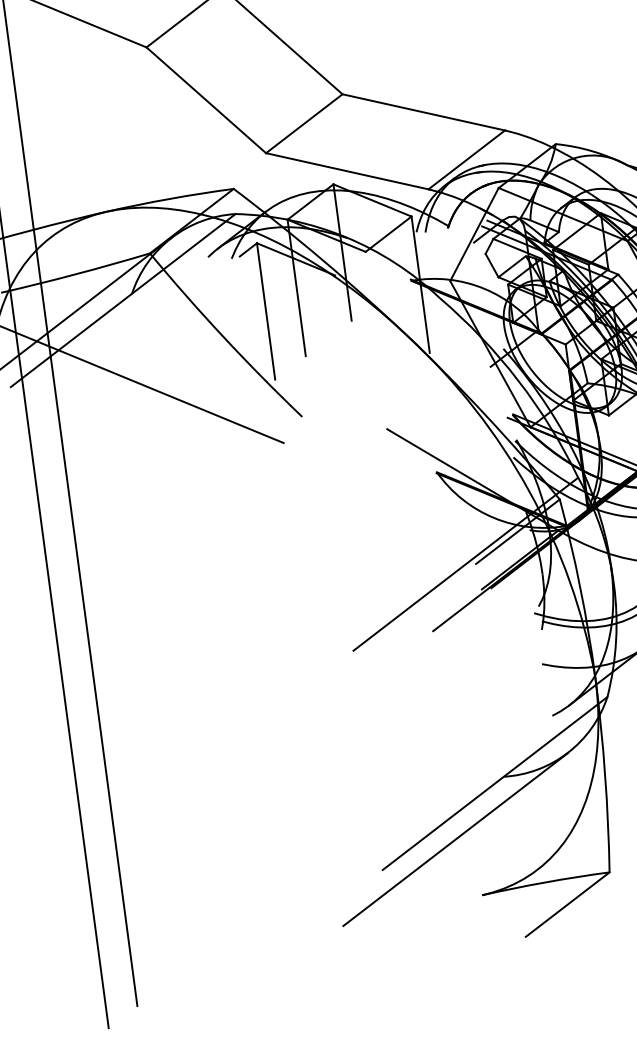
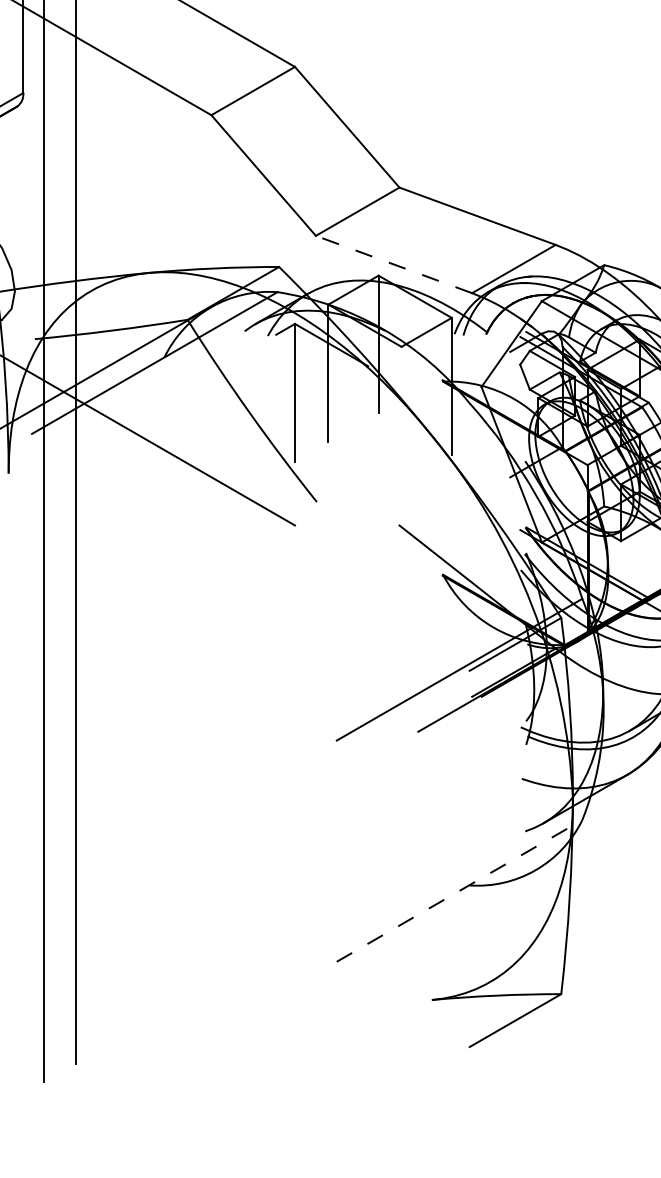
line: (346, 171) -> (393, 264), solid -> dashed
line: (494, 783) -> (459, 890), solid -> dashed
line: (455, 839) -> (412, 941), removed

